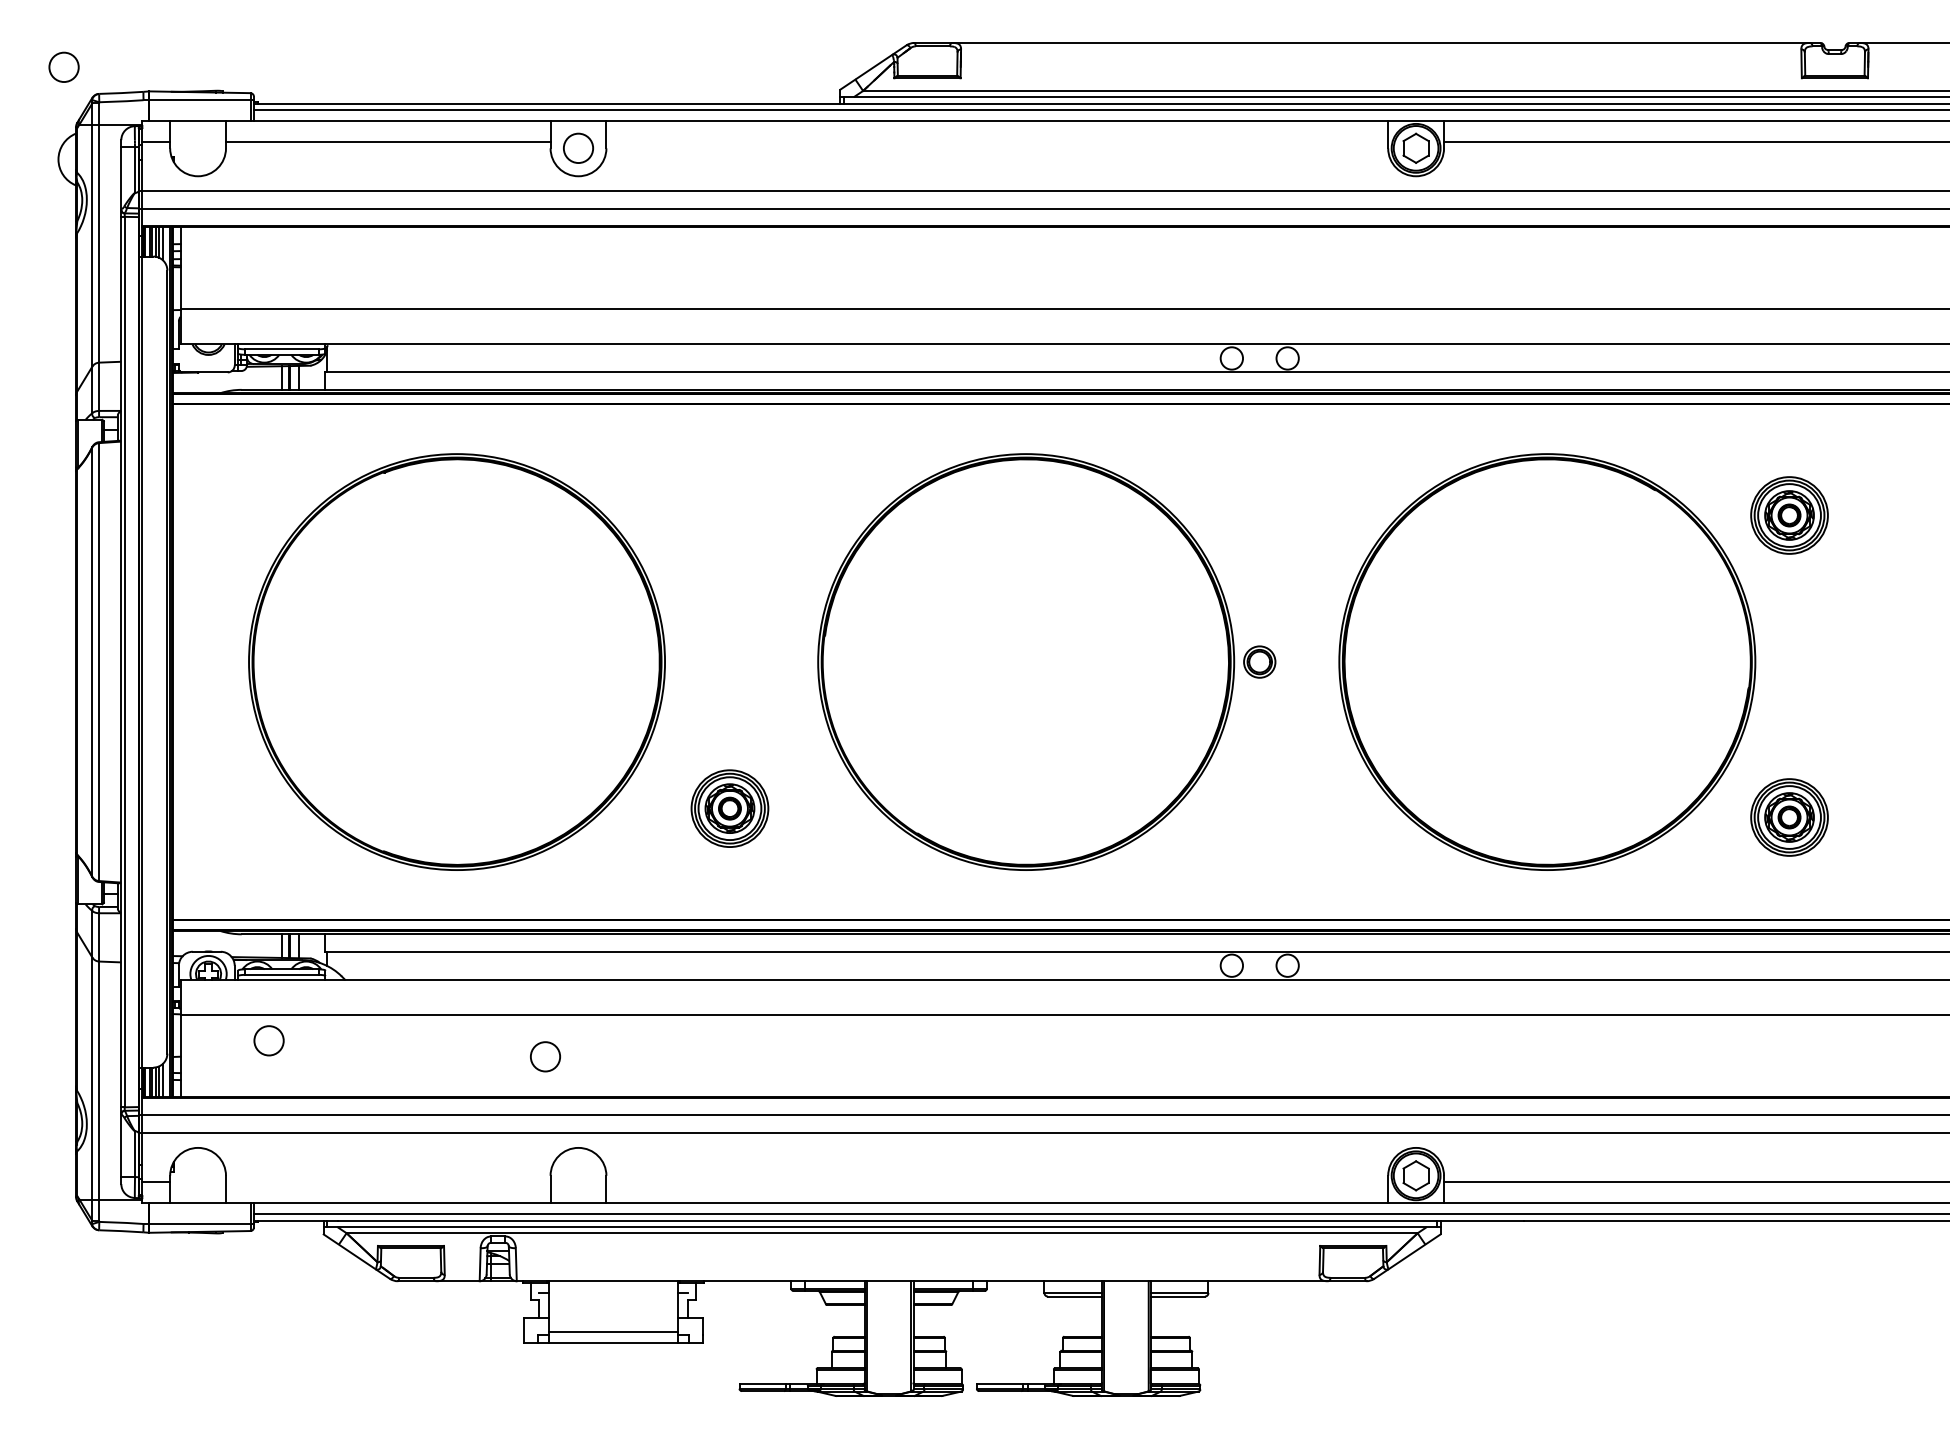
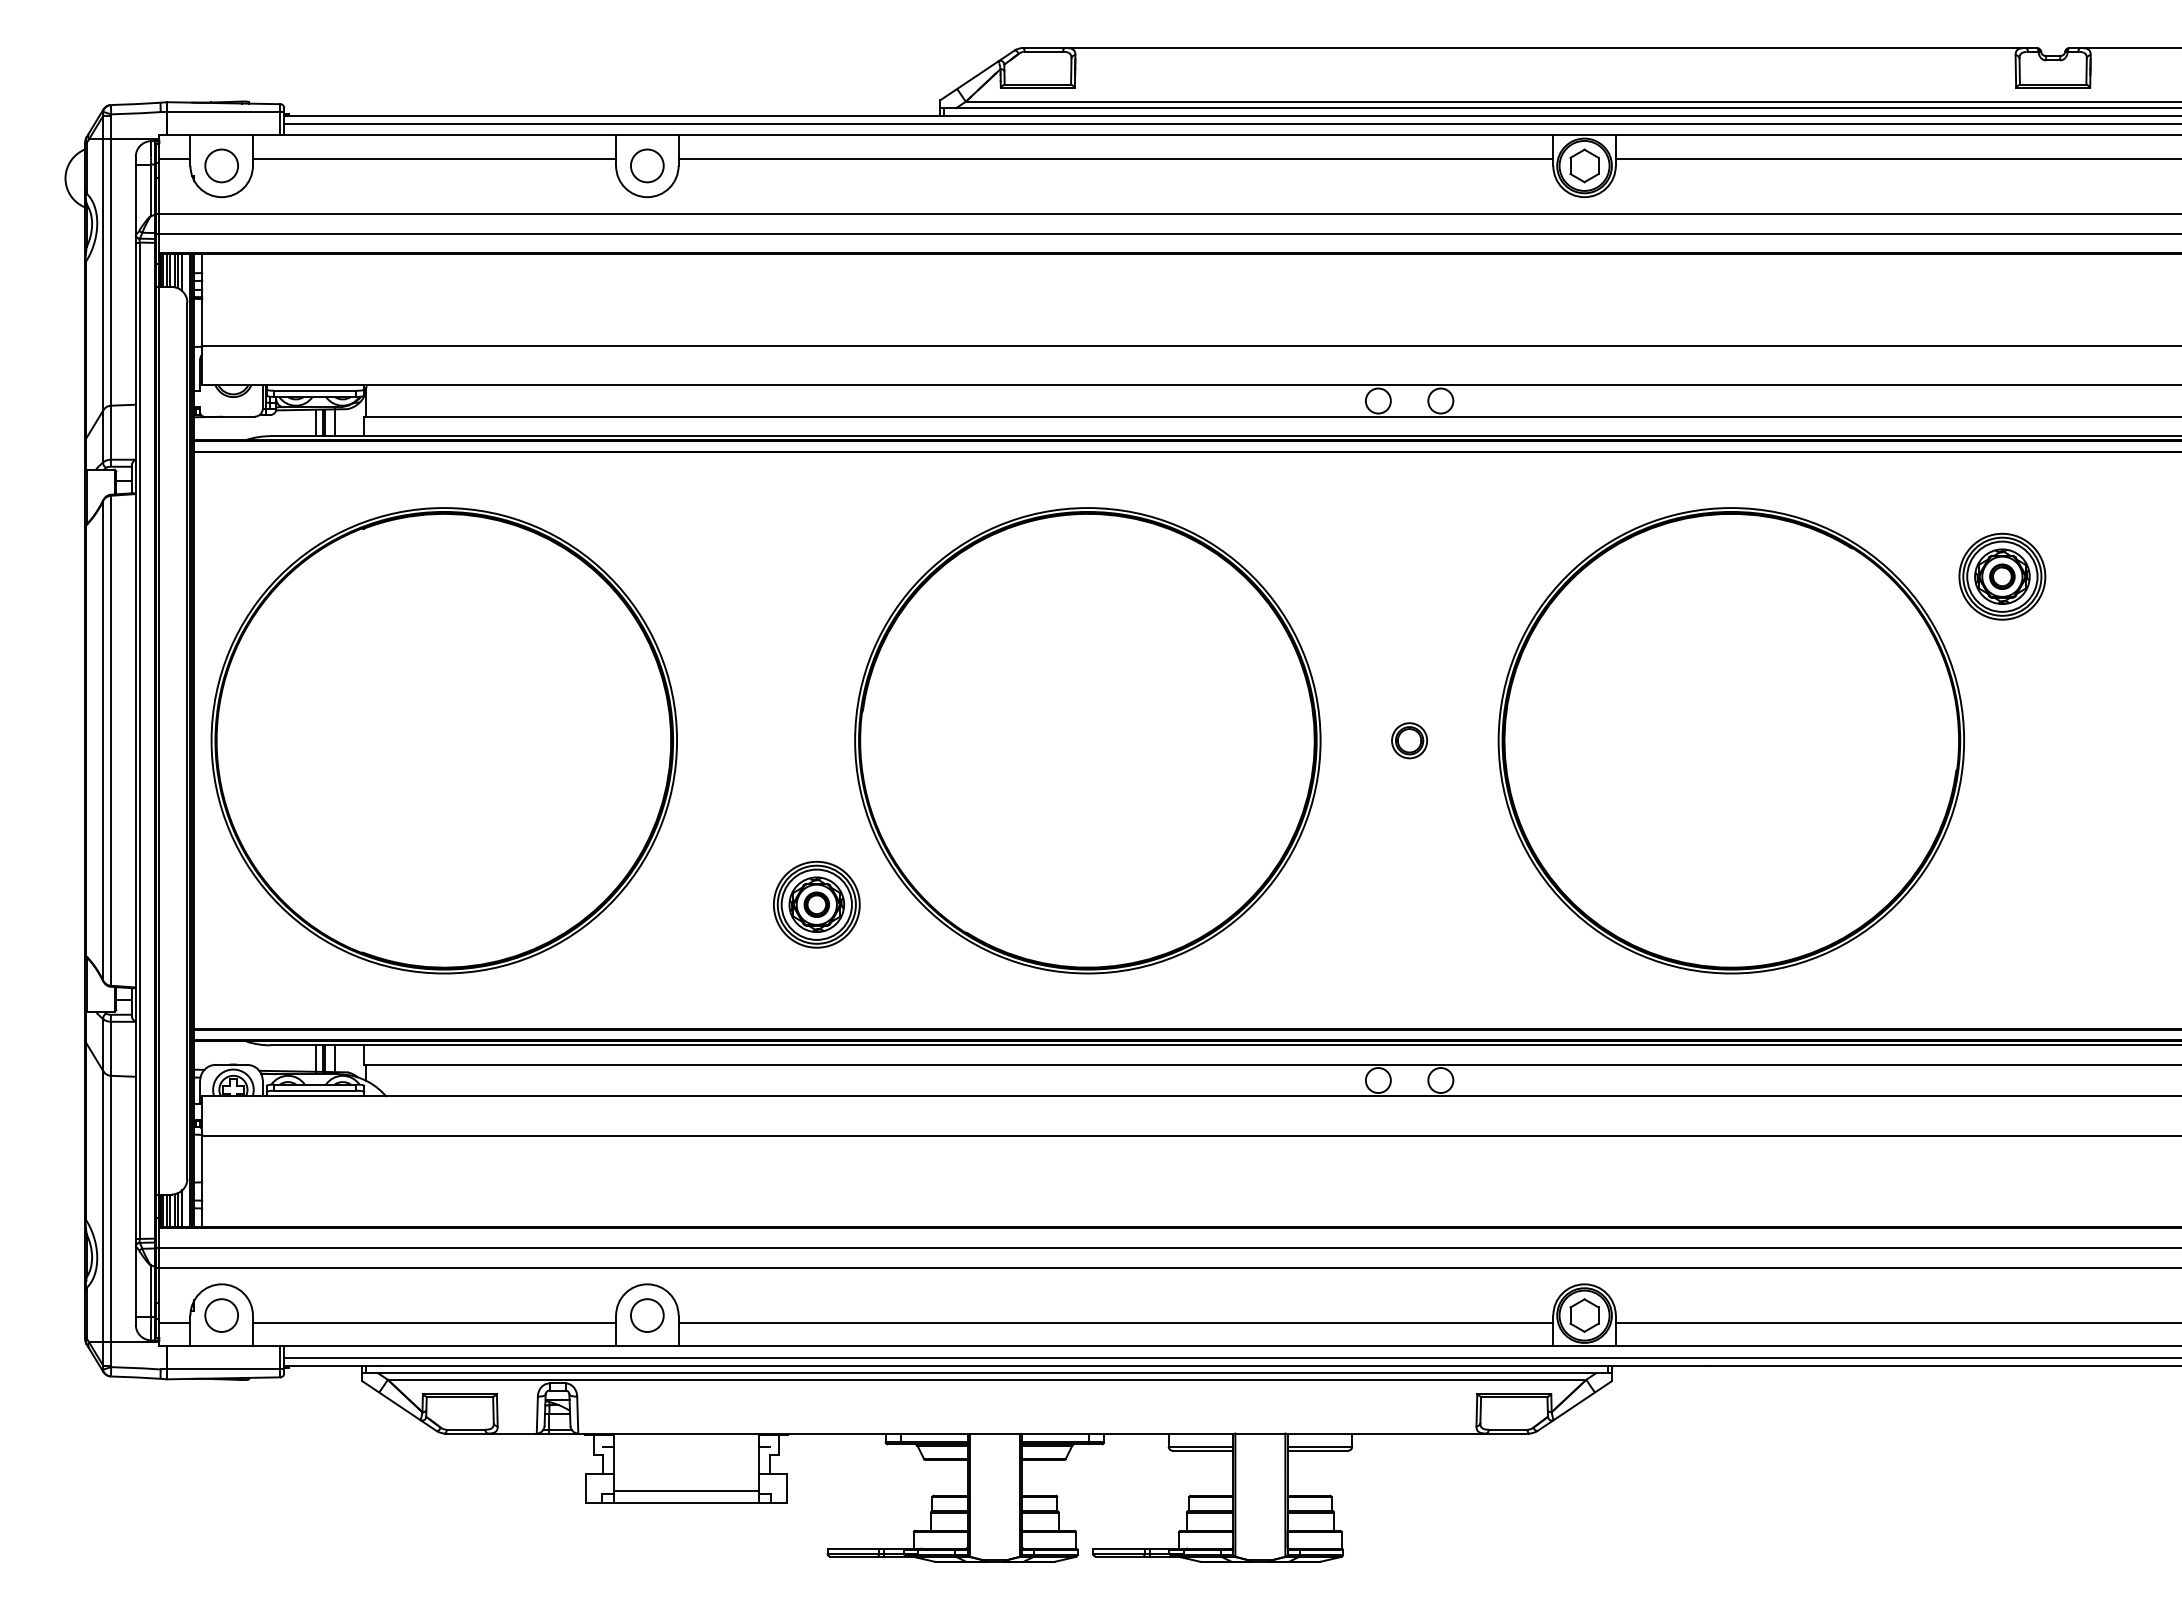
circle: (63, 66) -> (221, 164), moved
line: (997, 142) -> (1116, 159), added
part: (456, 661) -> (443, 740), moved
part: (1026, 661) -> (1088, 740), moved
part: (1789, 817) -> (2002, 914), removed
circle: (268, 1040) -> (221, 1315), moved
circle: (545, 1056) -> (647, 1315), moved
line: (388, 1182) -> (434, 1323), added
line: (997, 1182) -> (1116, 1323), added

